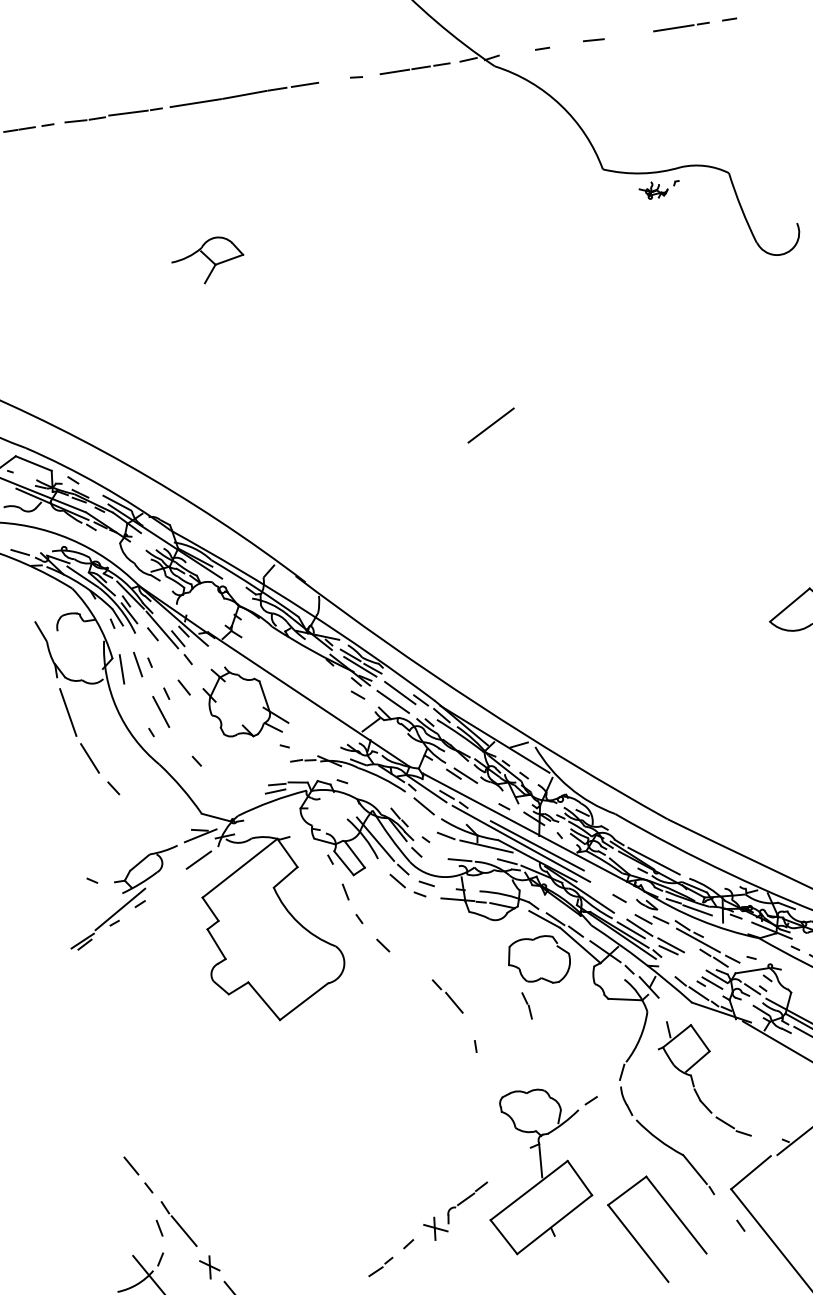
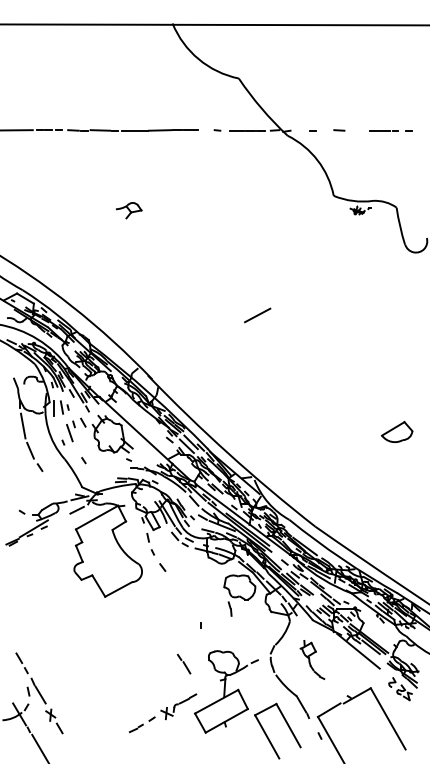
part: (207, 260) -> (128, 210), size x0.7
line: (446, 995) -> (183, 663), moved
part: (702, 1078) -> (312, 659), size x0.6

